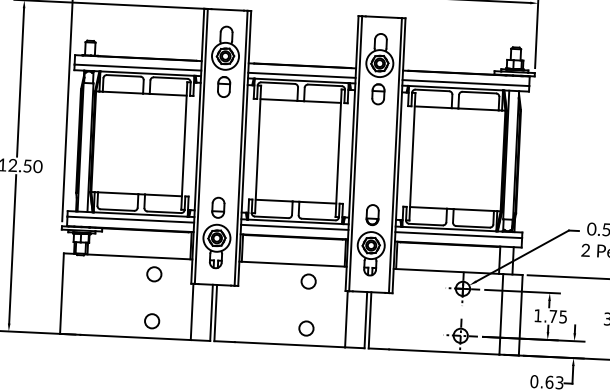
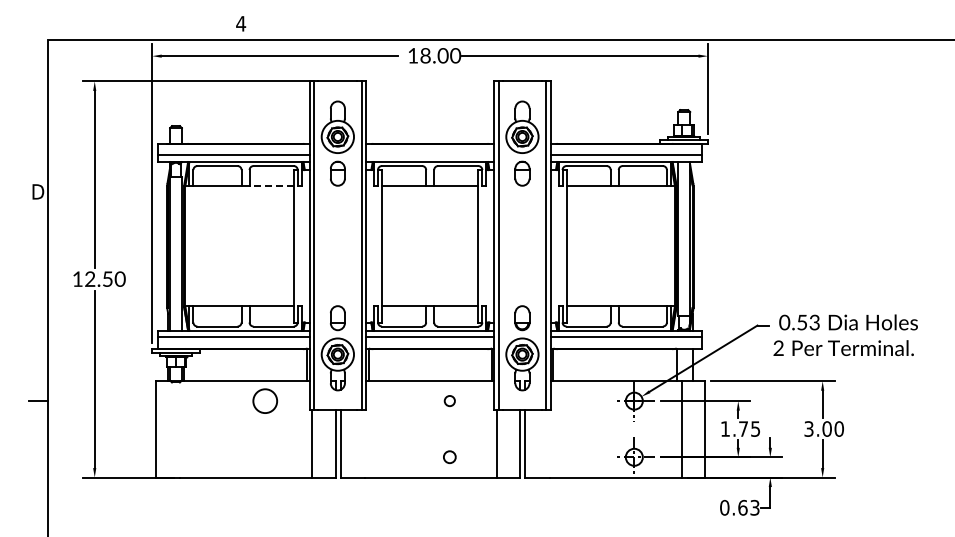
line: (301, 75) -> (429, 155), removed
line: (168, 95) -> (271, 186), solid -> dashed
circle: (153, 273) -> (264, 400), size x1.4
circle: (308, 281) -> (449, 400), size x0.6
circle: (151, 320) -> (264, 456), removed
circle: (306, 327) -> (449, 456), size x0.7

